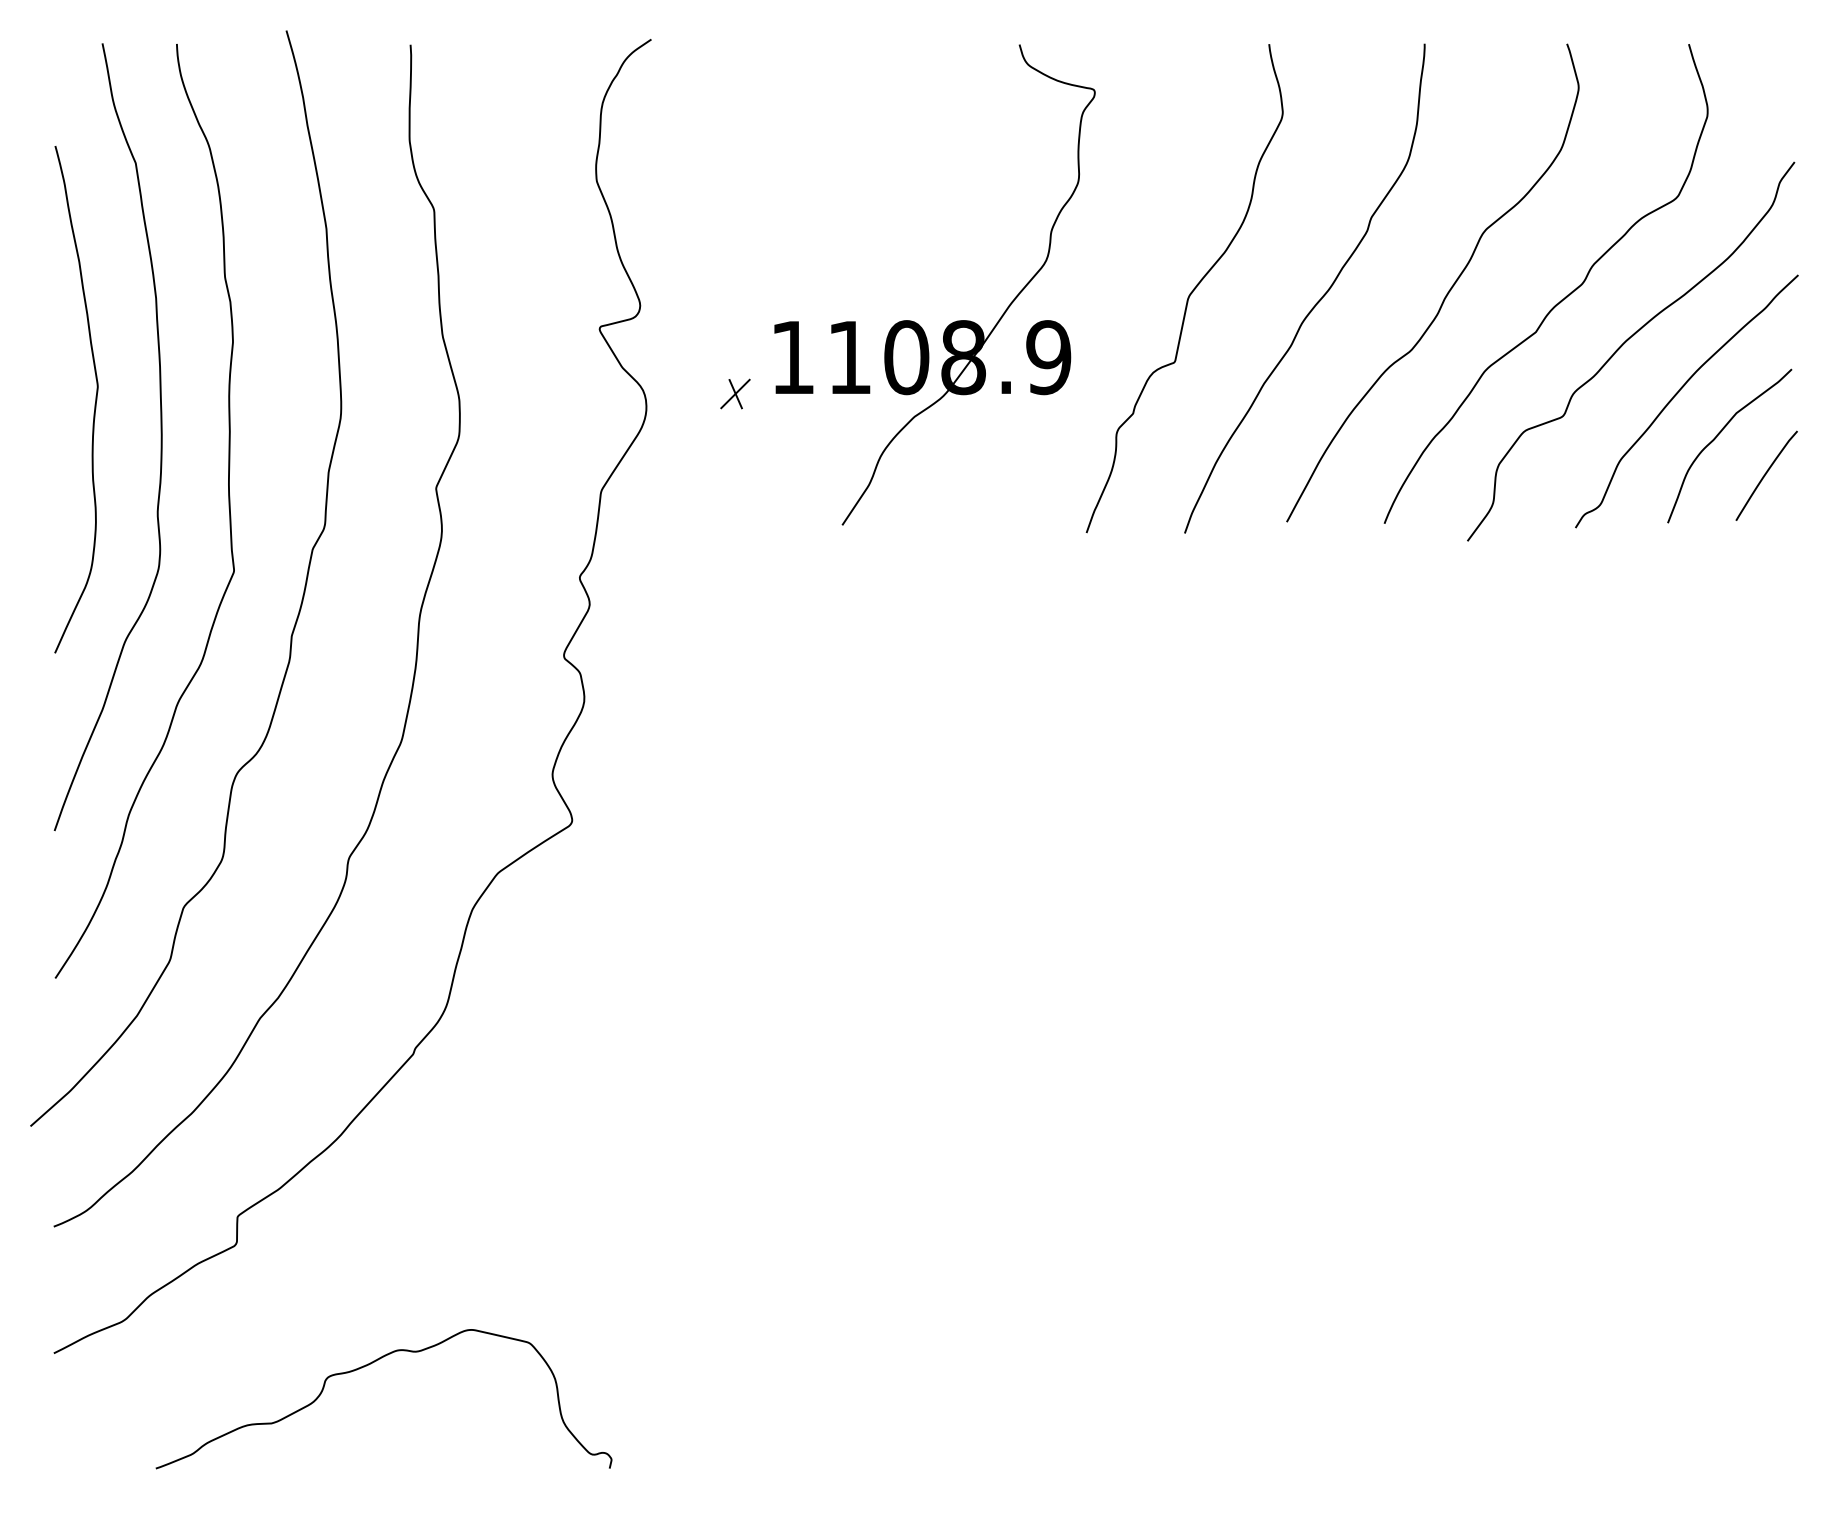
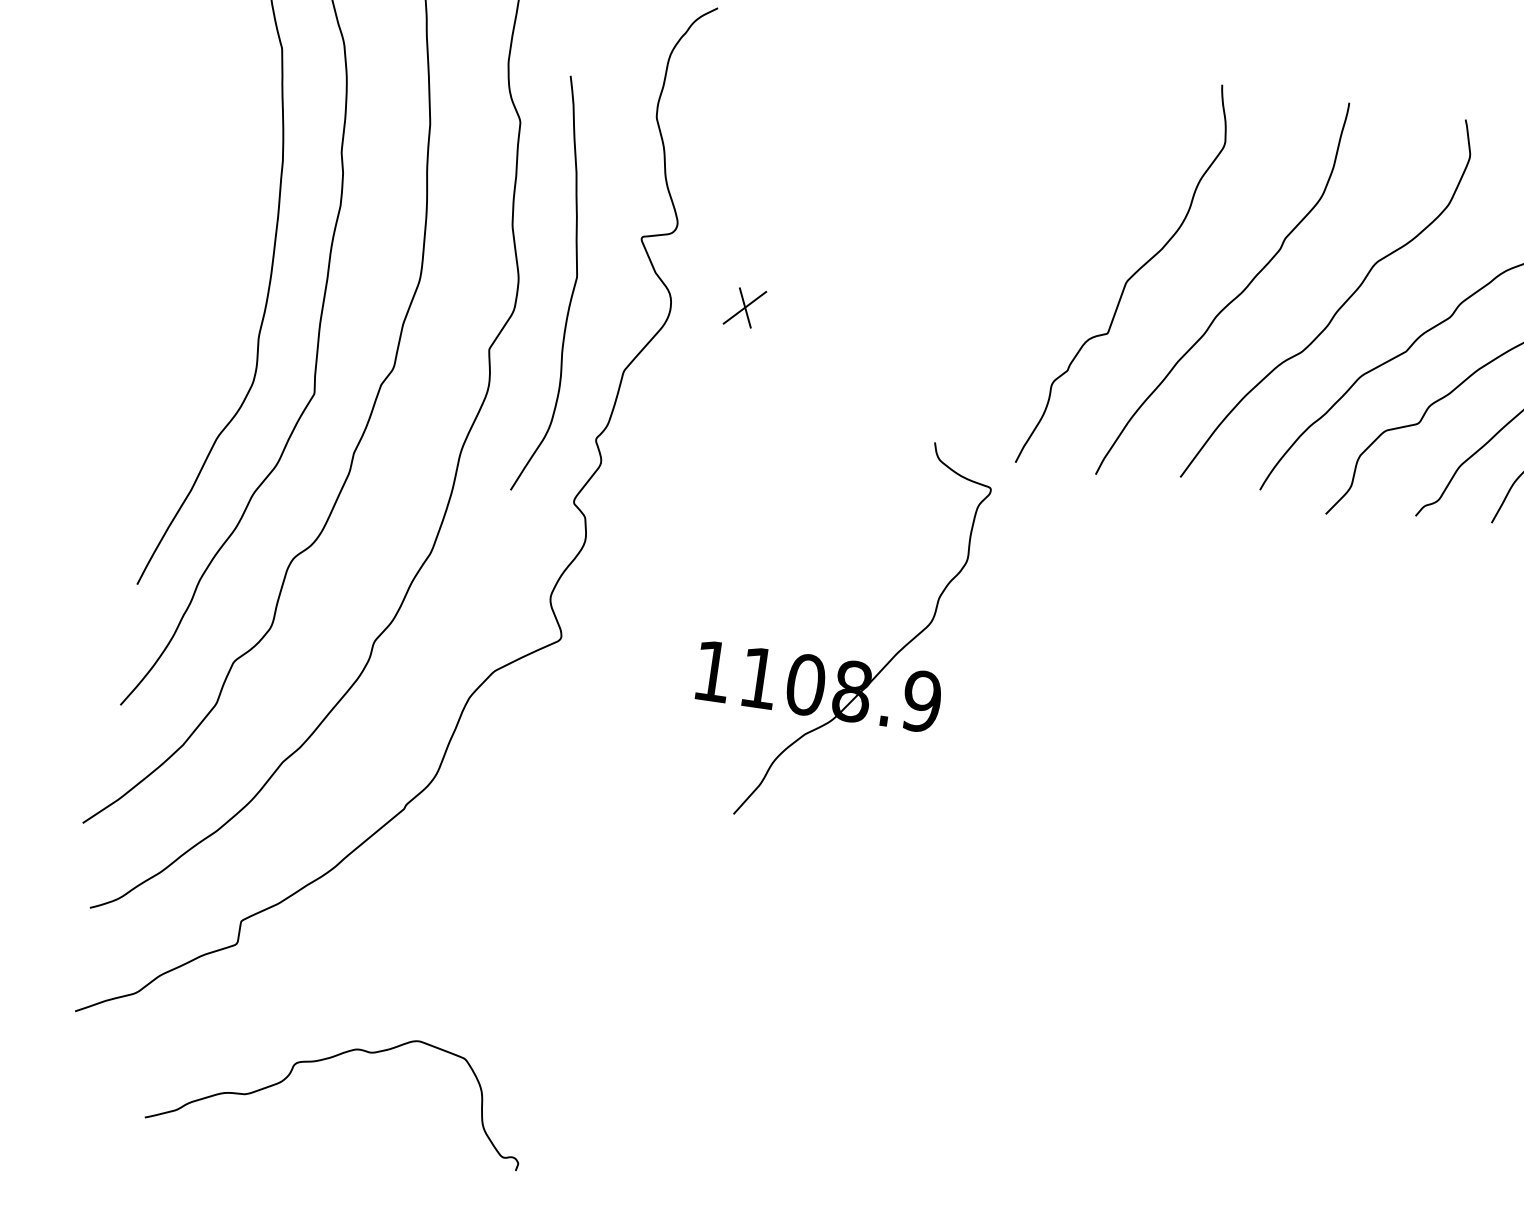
part: (916, 322) -> (818, 657), moved
part: (735, 393) -> (745, 307), size x1.6
curve: (94, 404) -> (572, 291), moved

